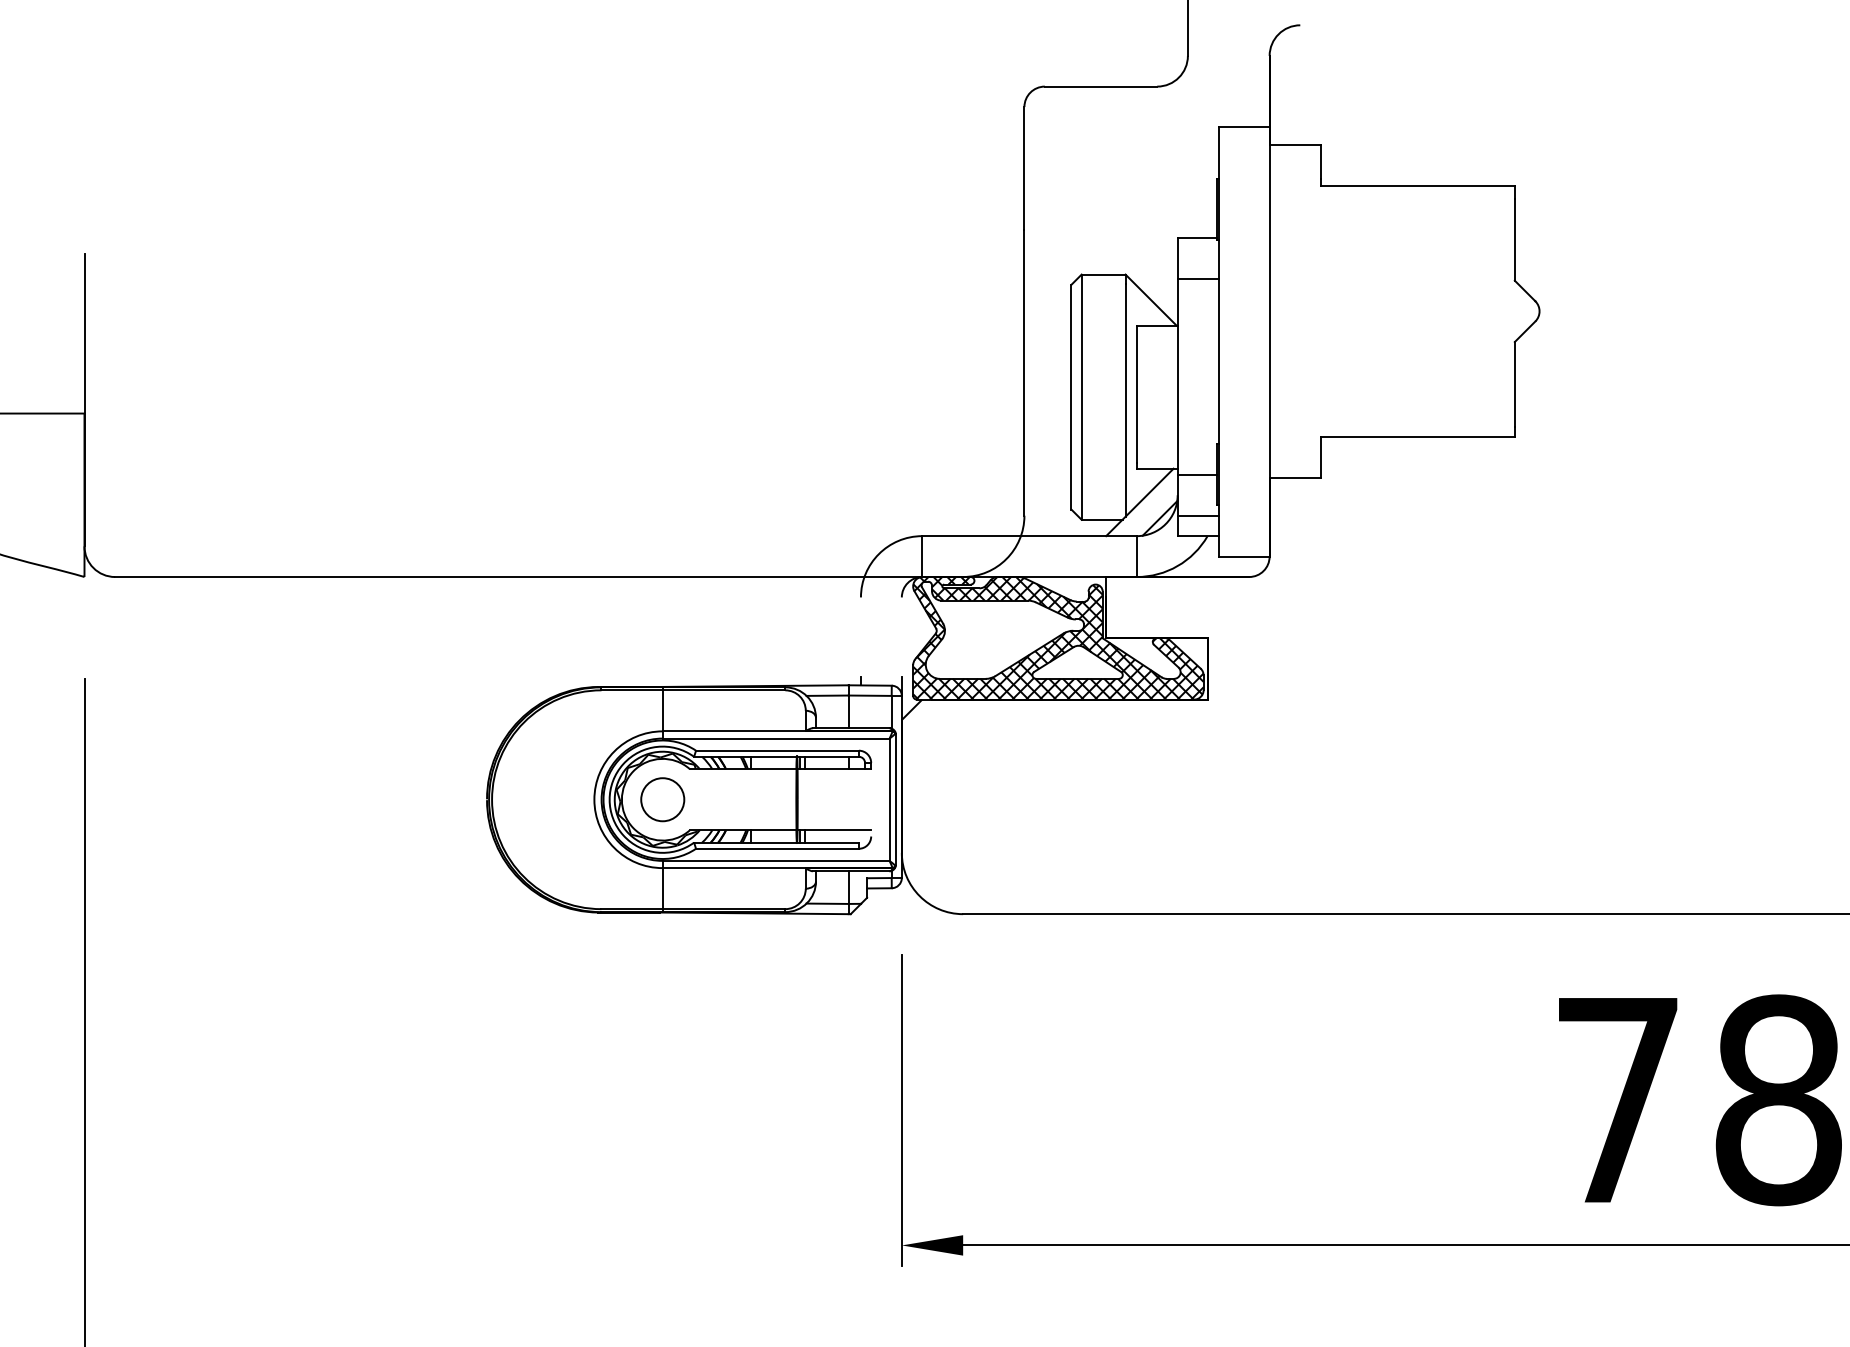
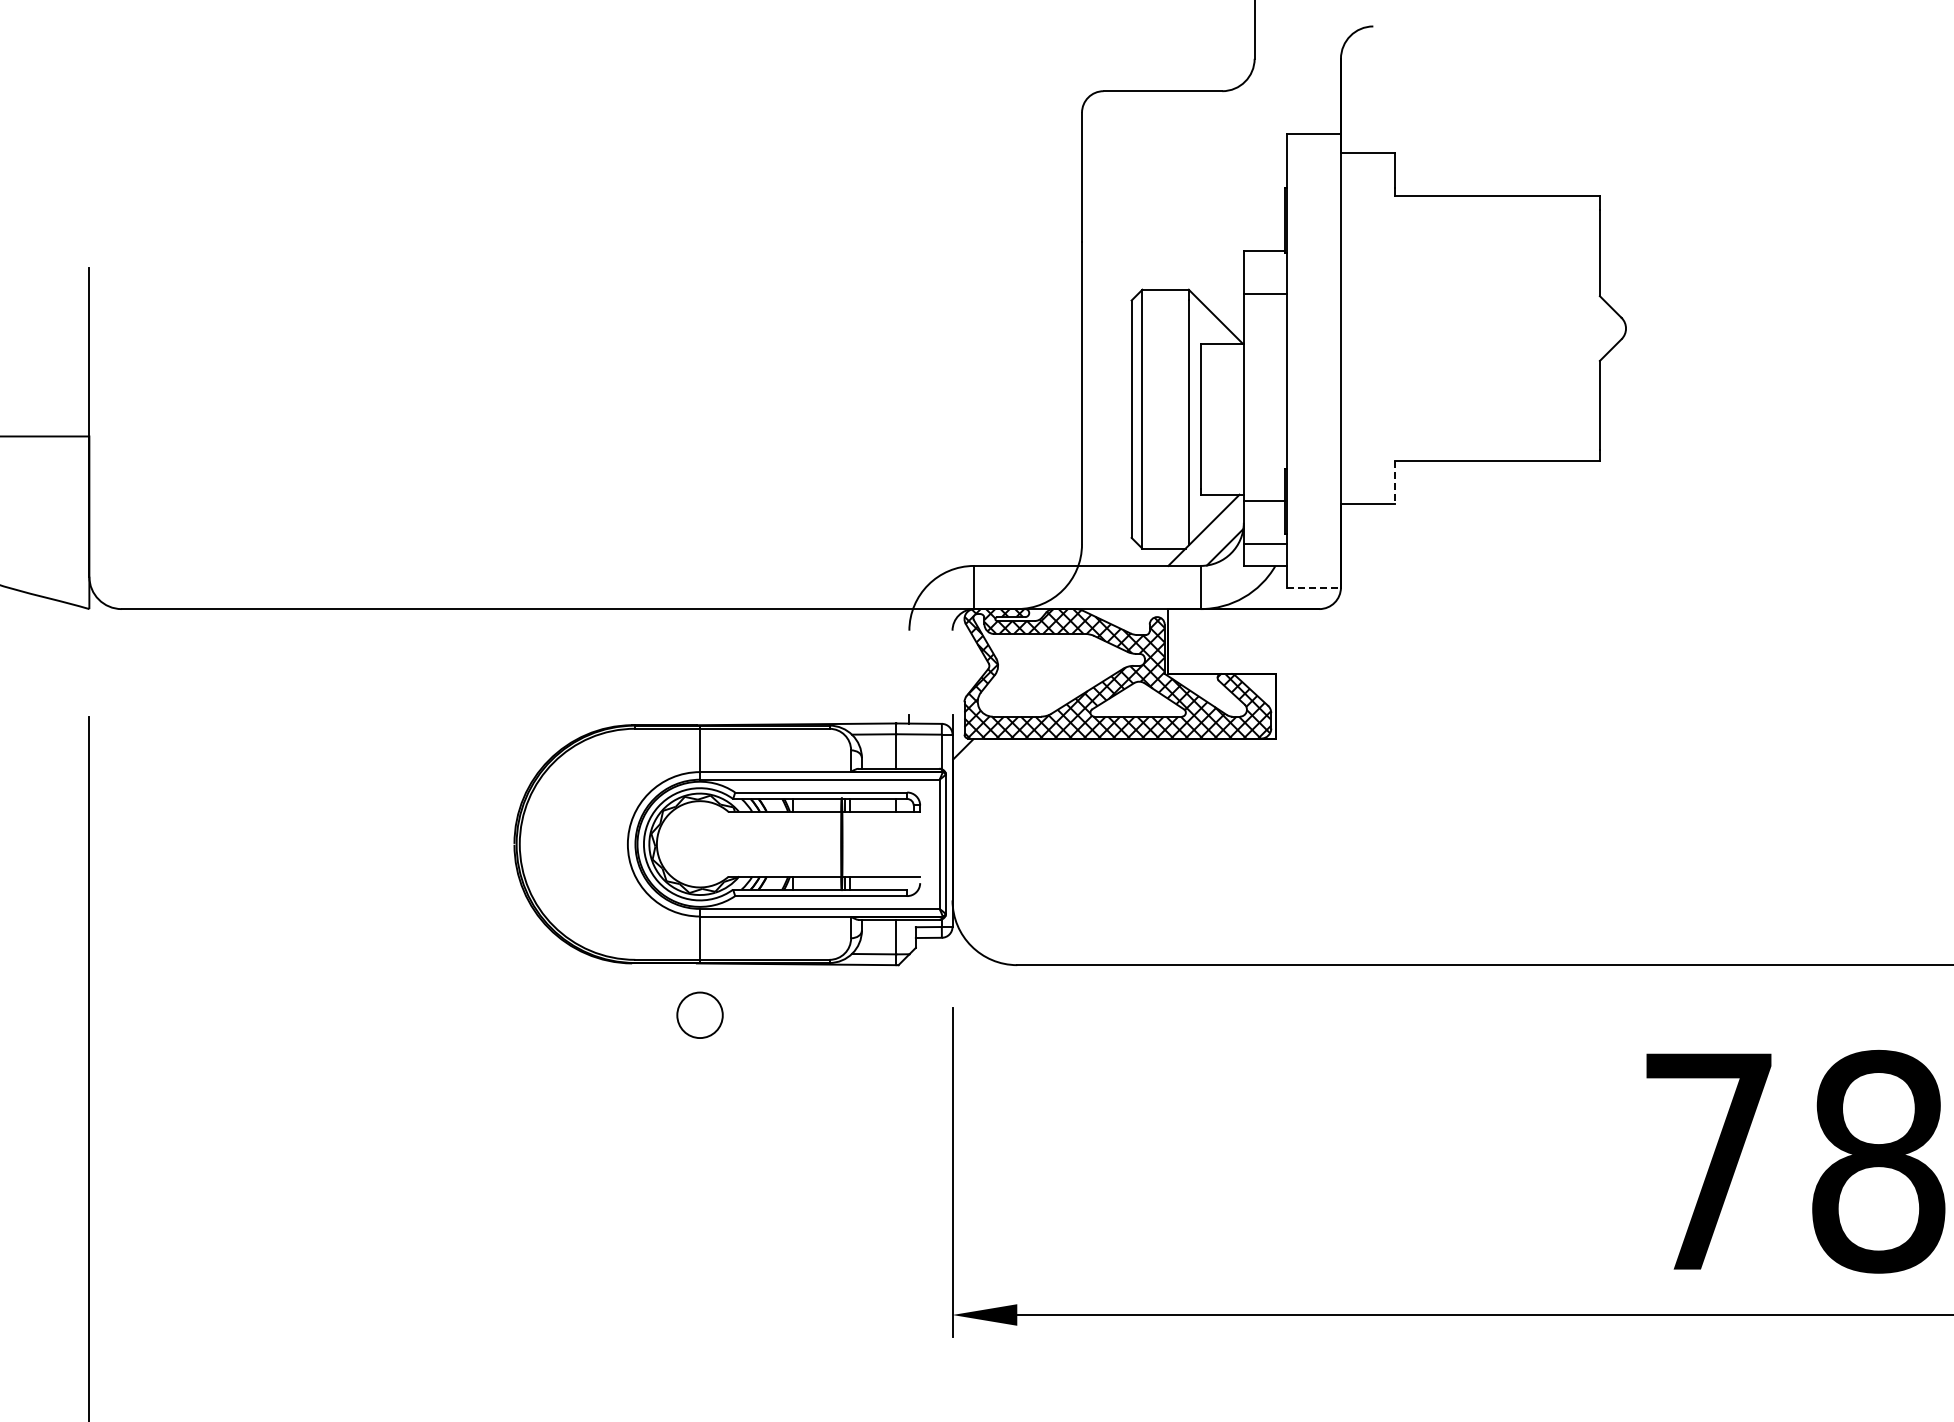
line: (1320, 457) -> (1394, 482), solid -> dashed
line: (1243, 556) -> (1313, 587), solid -> dashed
circle: (662, 798) -> (699, 1014), moved

